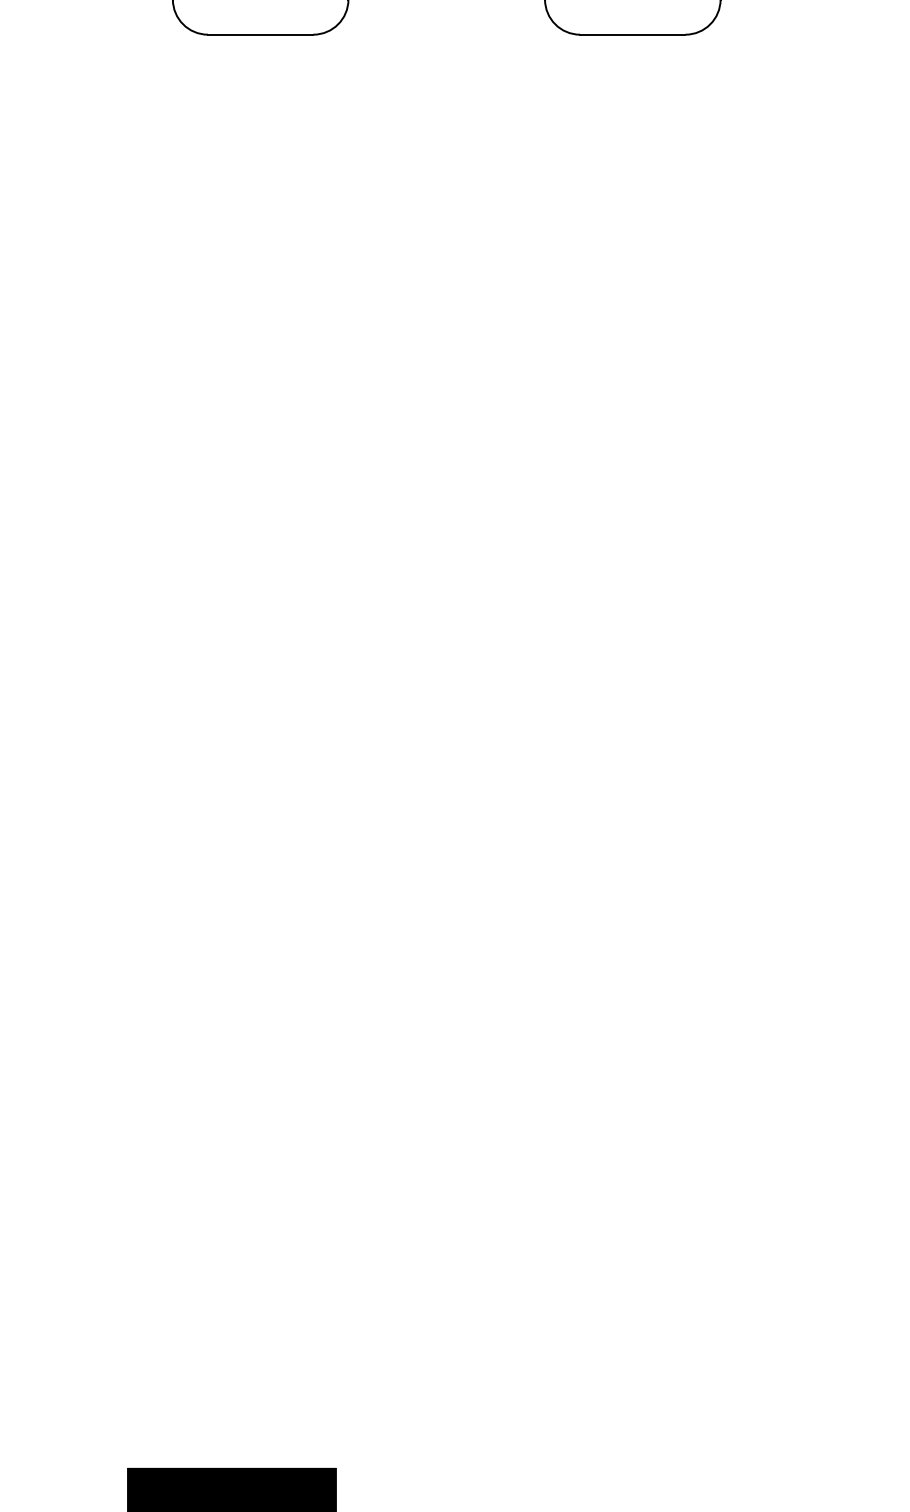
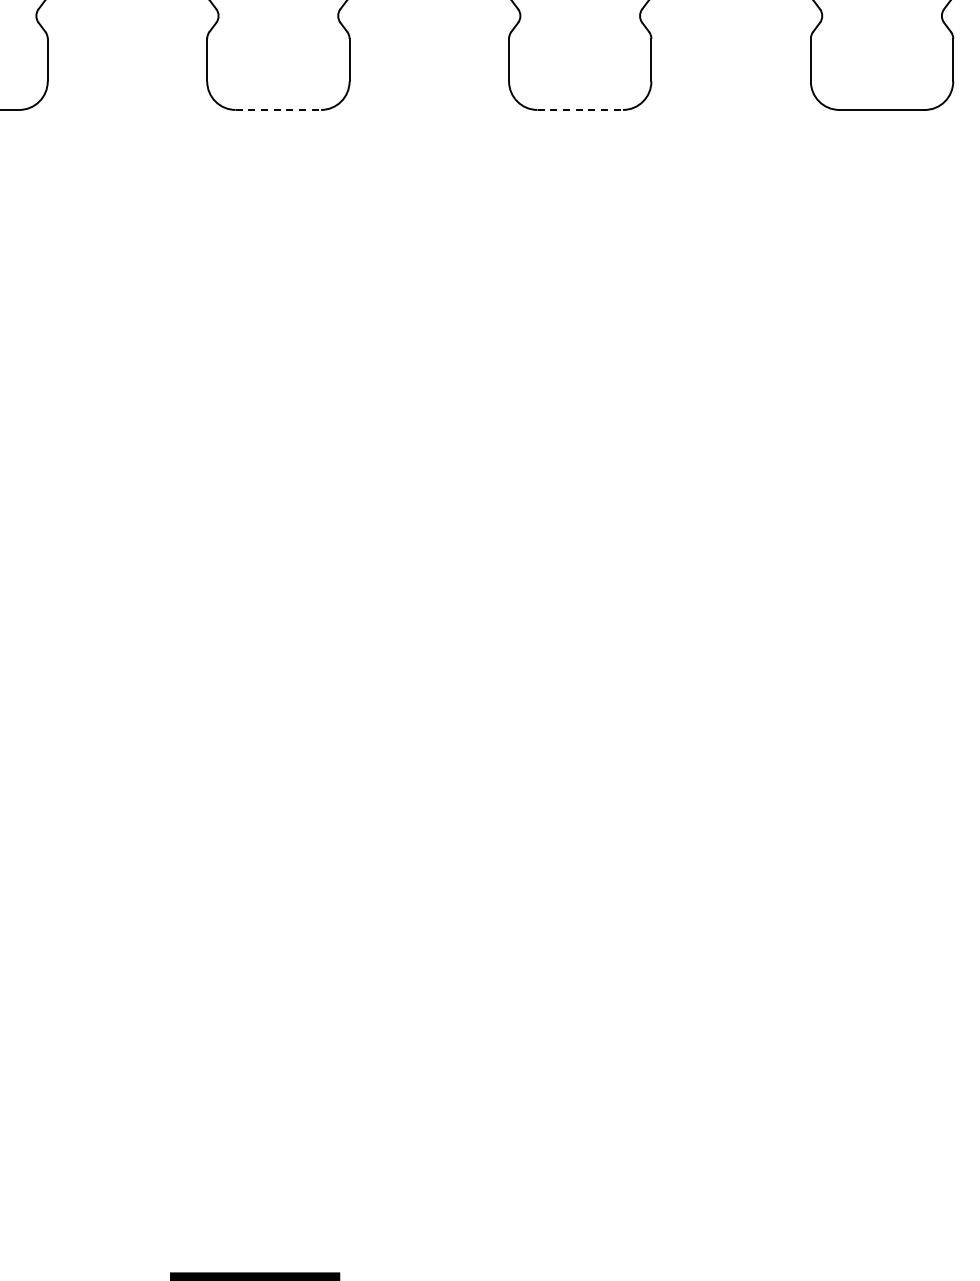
line: (260, 34) -> (278, 109), solid -> dashed
line: (633, 34) -> (580, 109), solid -> dashed

